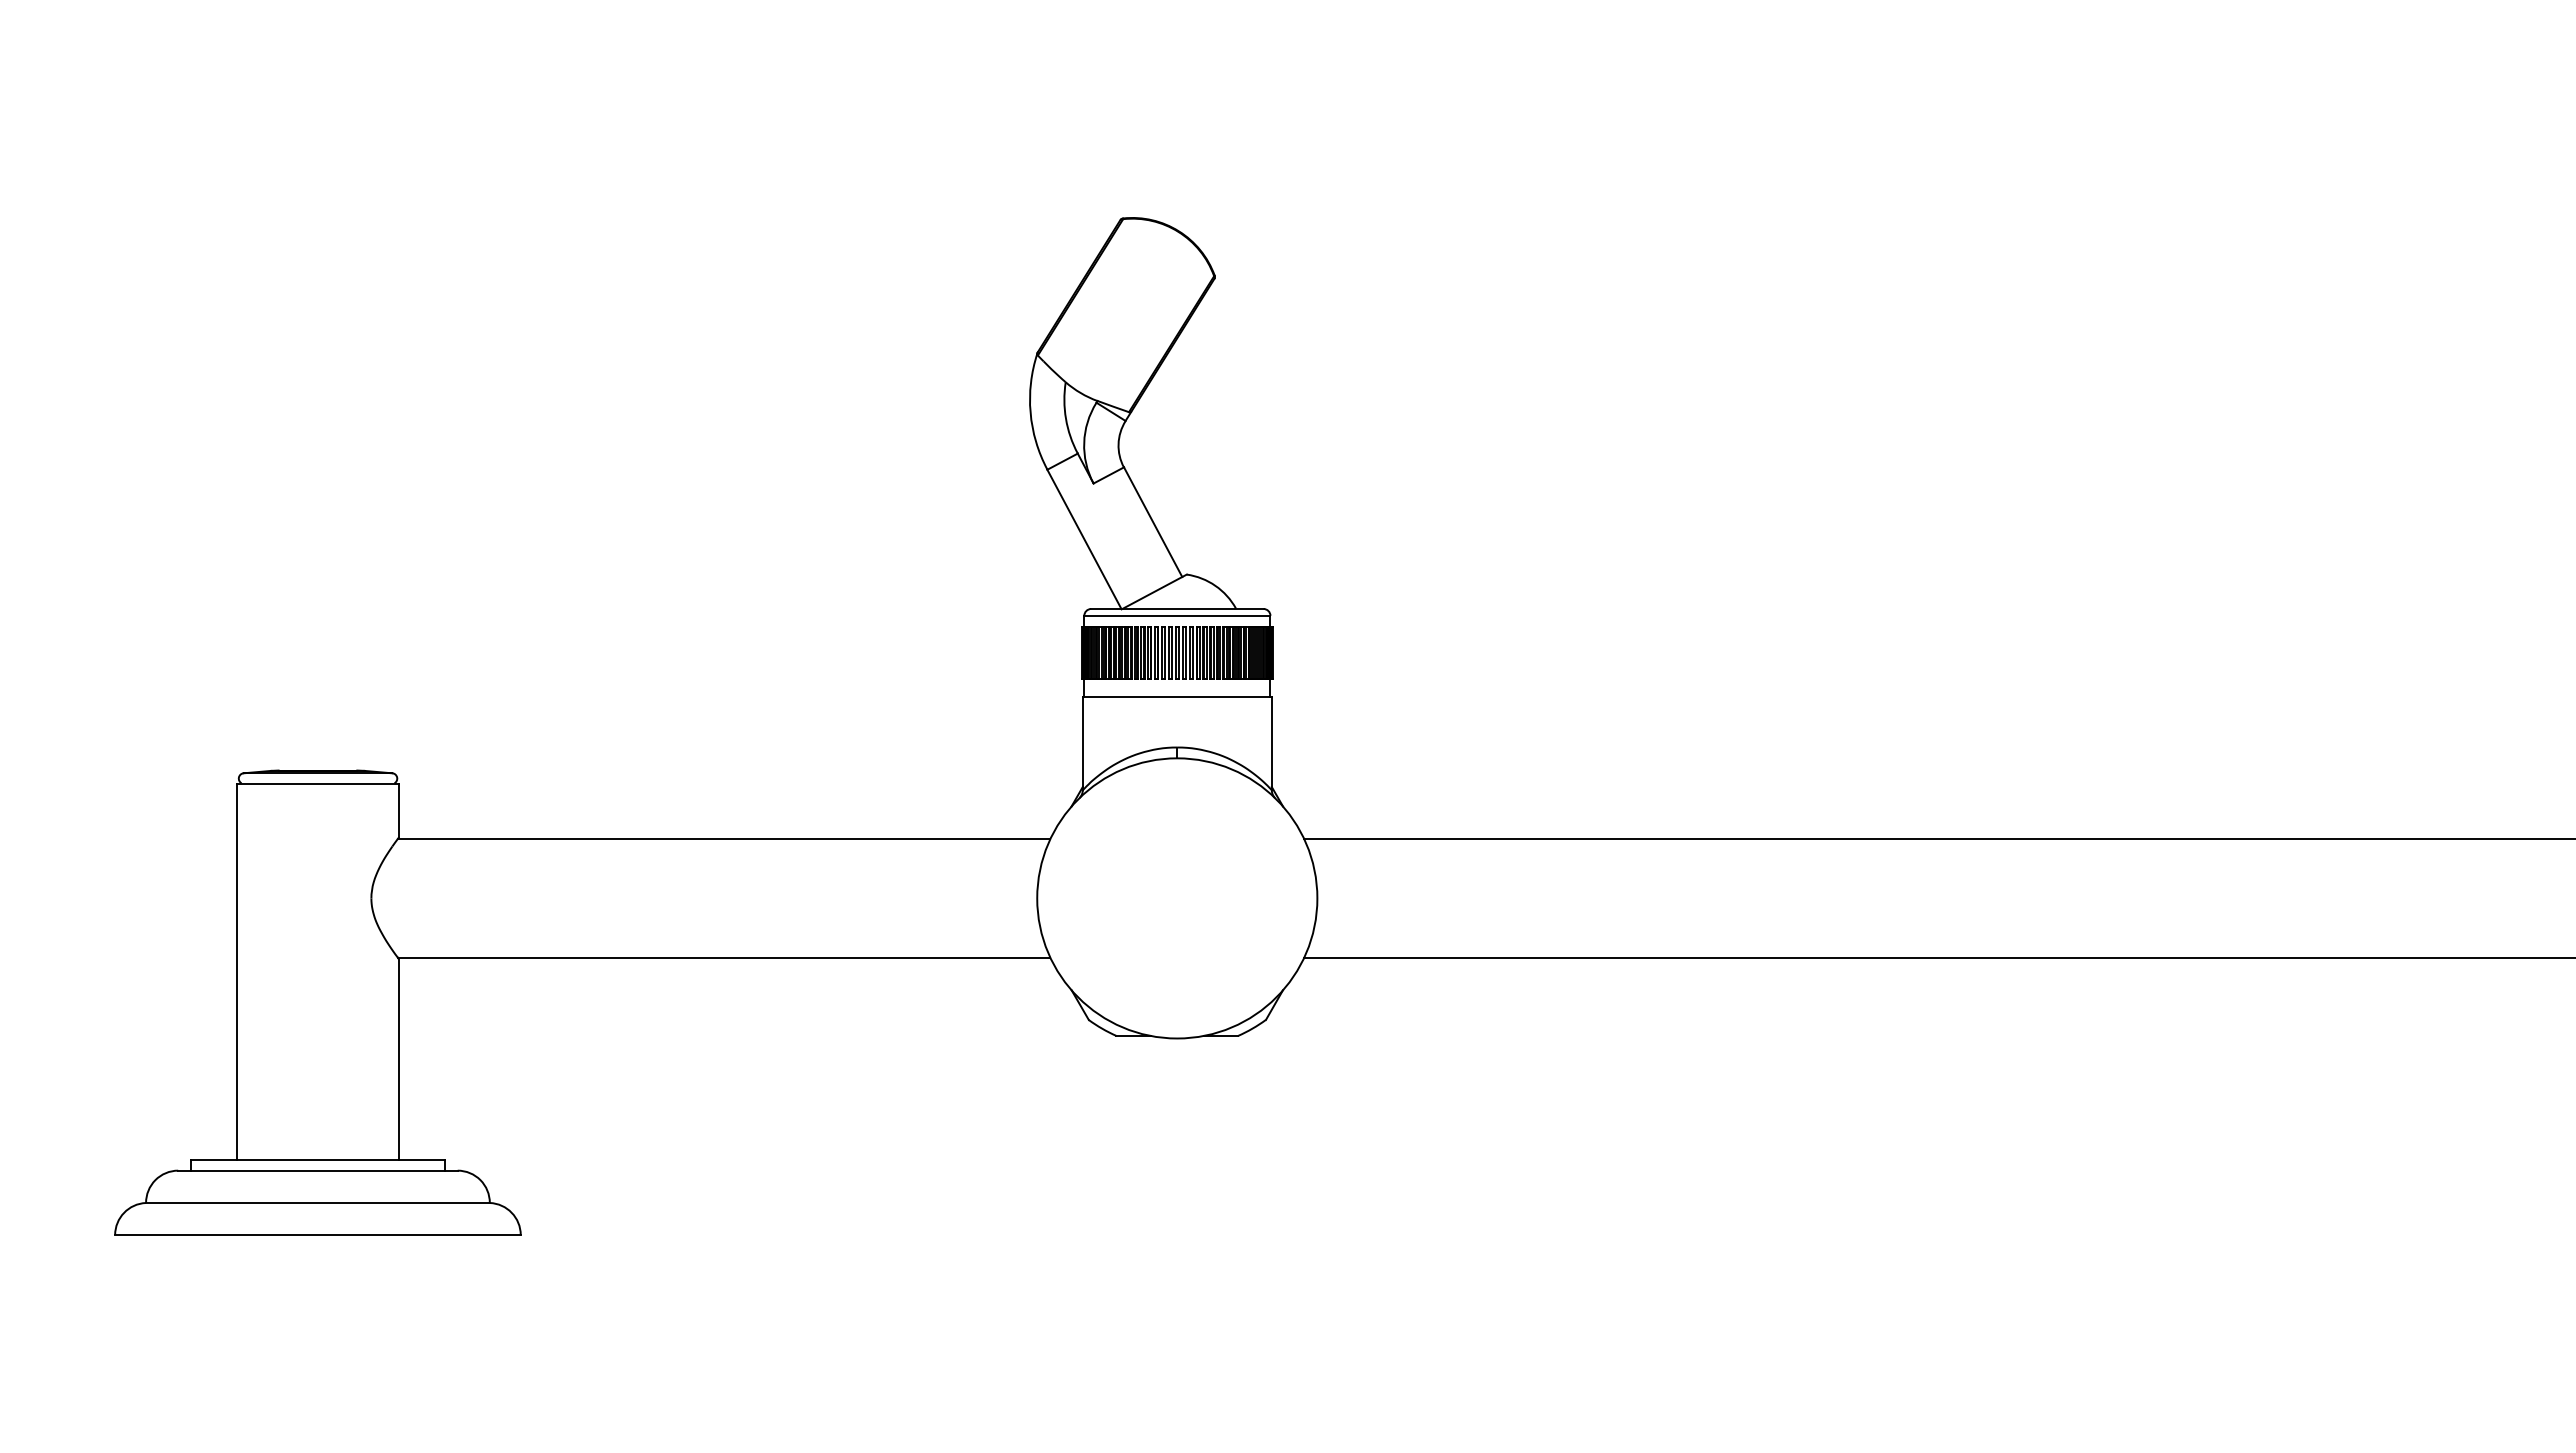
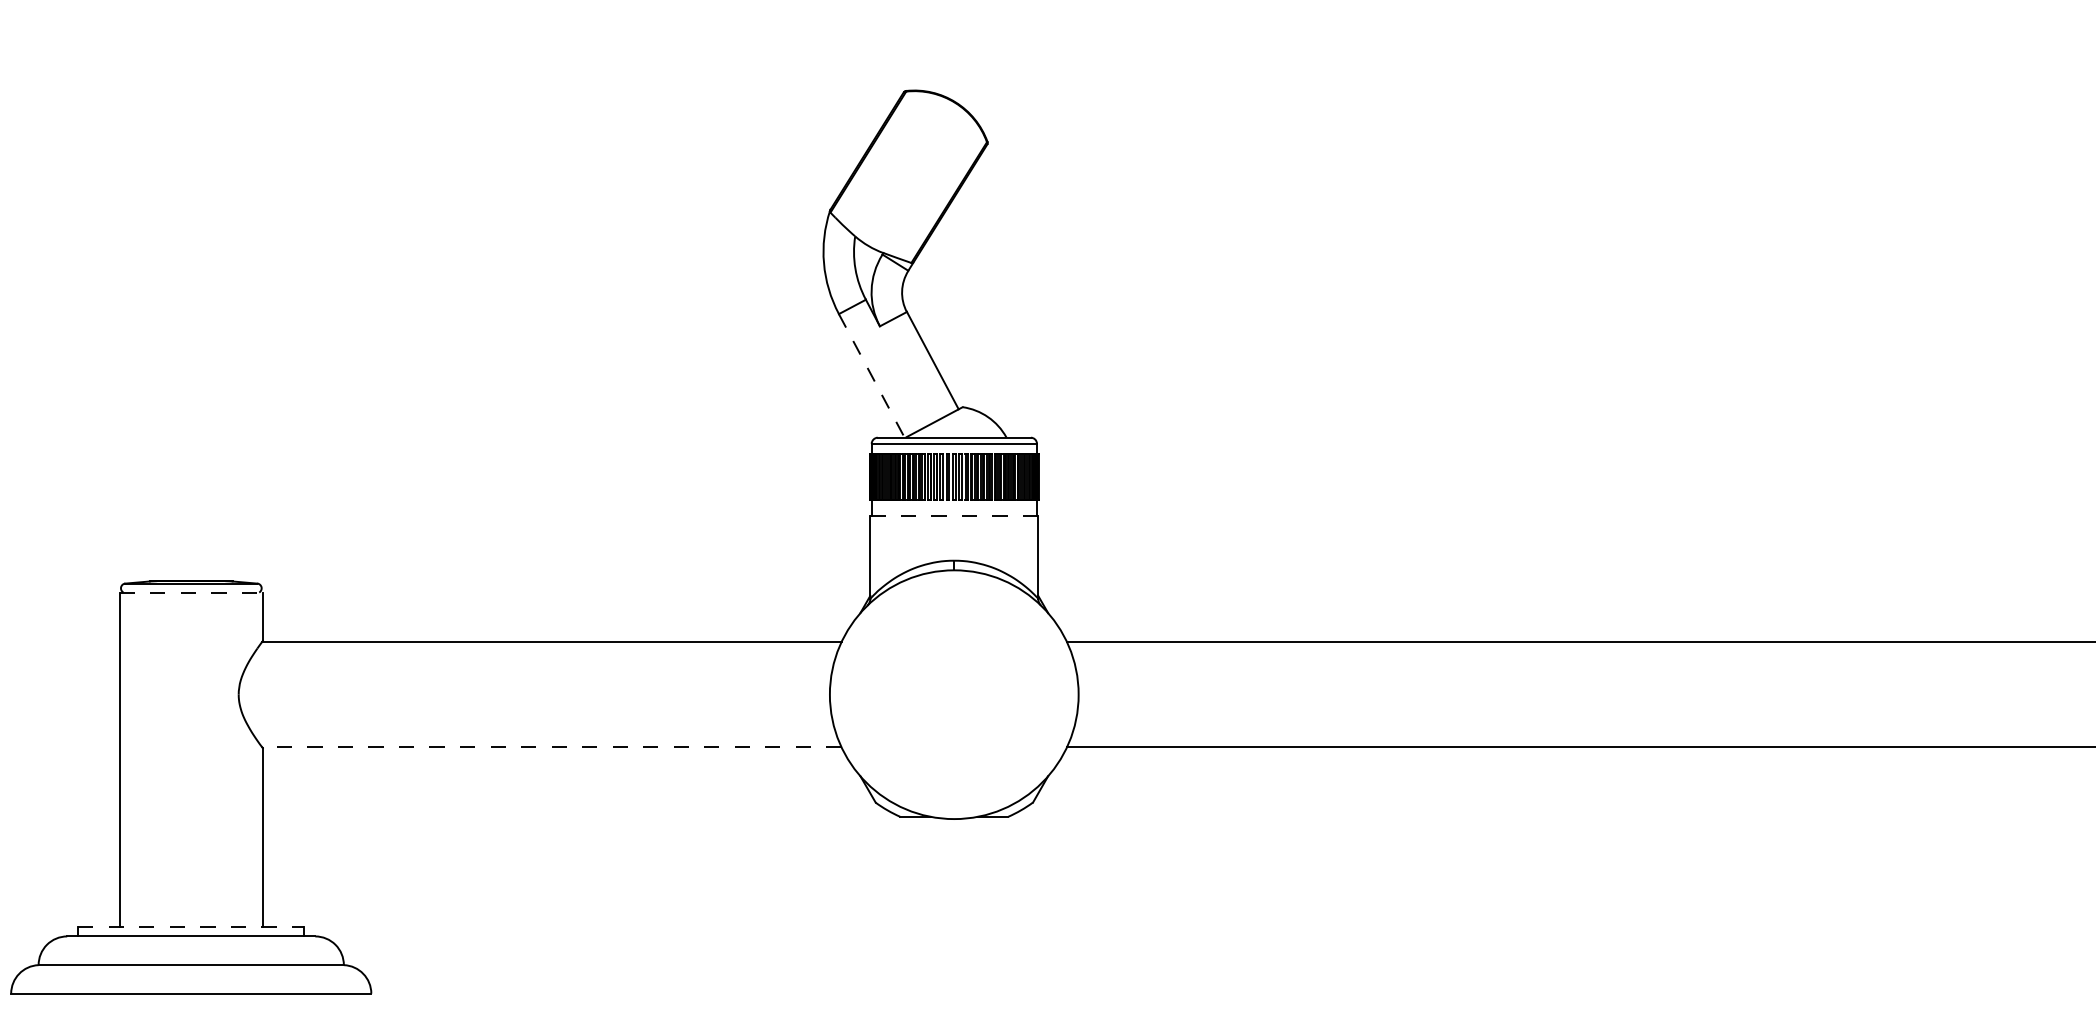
line: (1084, 539) -> (871, 376), solid -> dashed
line: (1177, 697) -> (954, 516), solid -> dashed
line: (317, 784) -> (190, 593), solid -> dashed
line: (723, 957) -> (551, 747), solid -> dashed
line: (318, 1160) -> (191, 927), solid -> dashed

